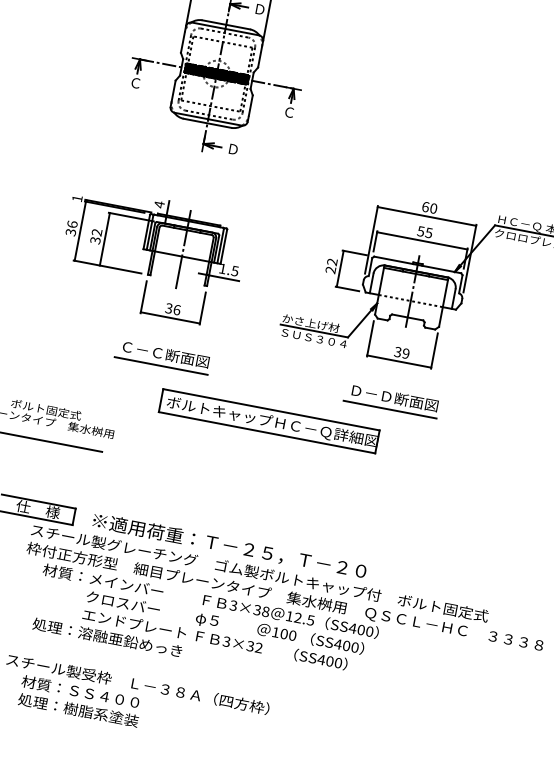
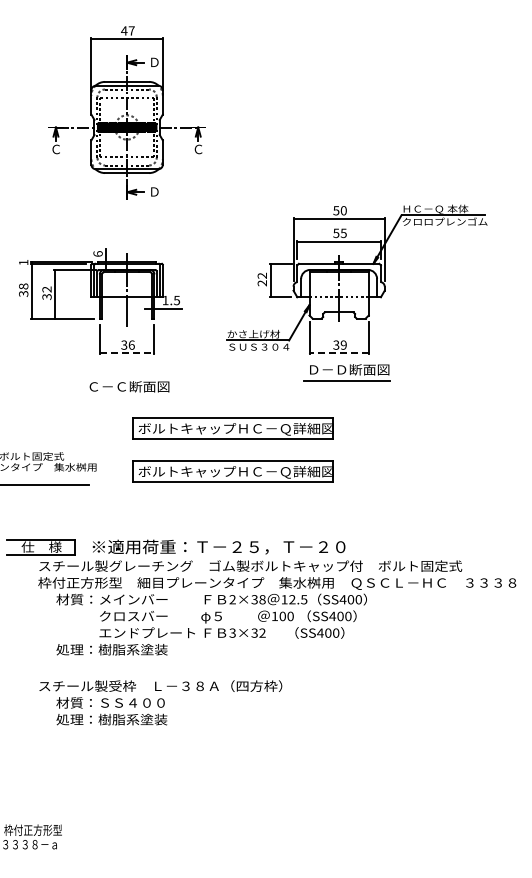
text: (158, 204) -> (97, 253), 4 -> 6
text: (425, 206) -> (336, 210), 60 -> 50
text: (72, 224) -> (23, 286), 36 -> 38
line: (170, 318) -> (127, 353), solid -> dashed
line: (399, 361) -> (339, 353), solid -> dashed
line: (161, 365) -> (127, 397), removed
part: (391, 400) -> (346, 372), moved
part: (259, 467) -> (232, 471), added
text: (233, 606) -> (232, 600), 3×38 -> 2×38
text: (130, 641) -> (146, 649), 処理：溶融亜鉛めっき -> 処理：樹脂系塗装

